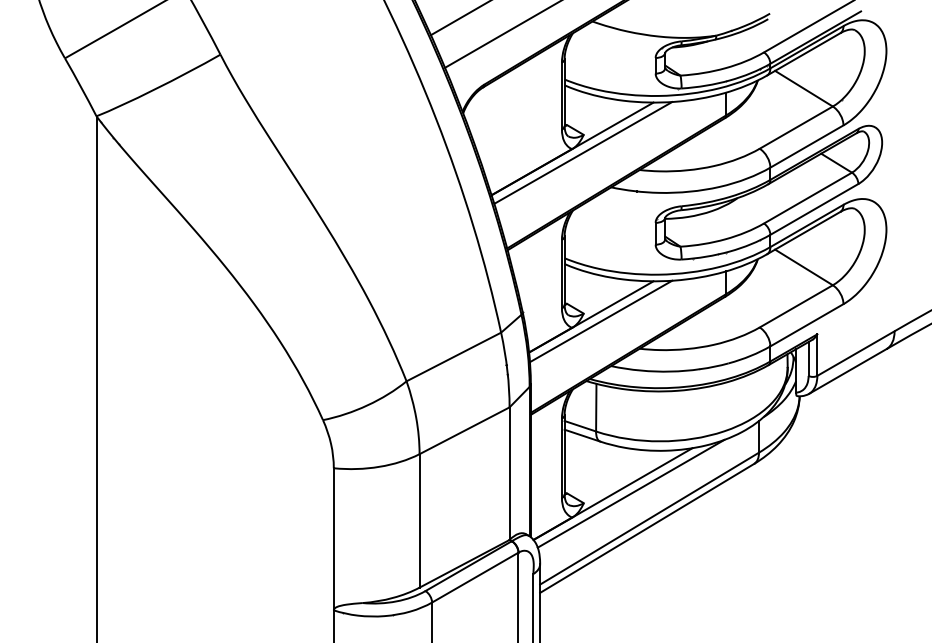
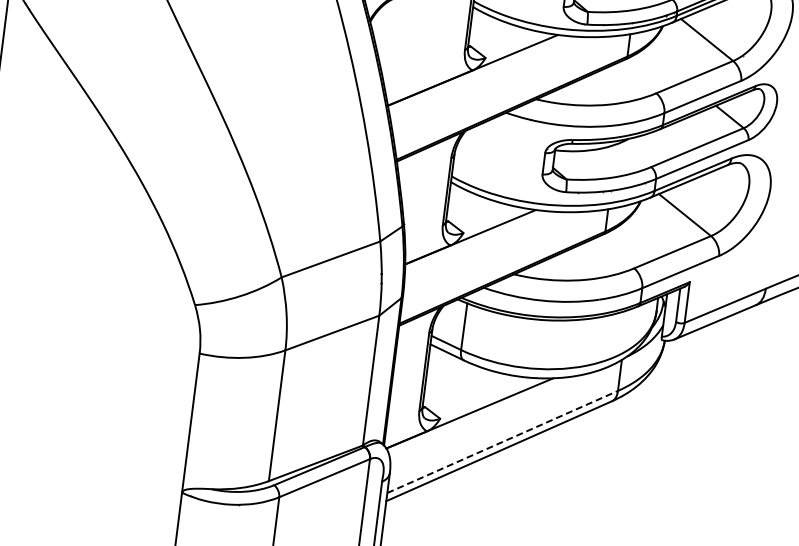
line: (583, 152) -> (483, 75), removed
line: (601, 321) -> (479, 242), removed
line: (630, 493) -> (487, 414), removed
line: (649, 518) -> (502, 441), solid -> dashed

